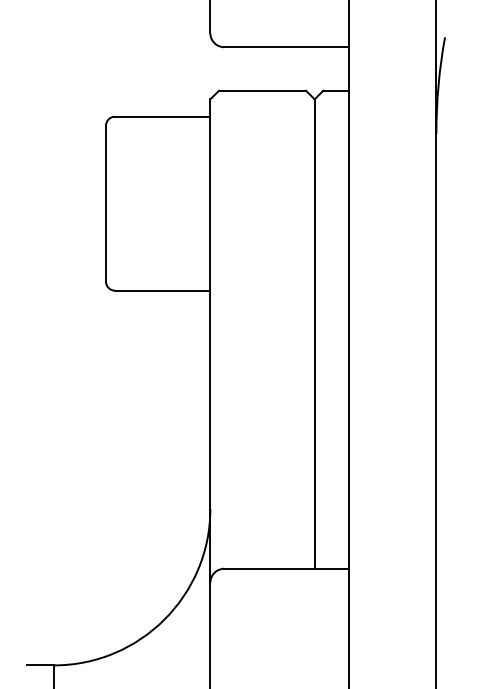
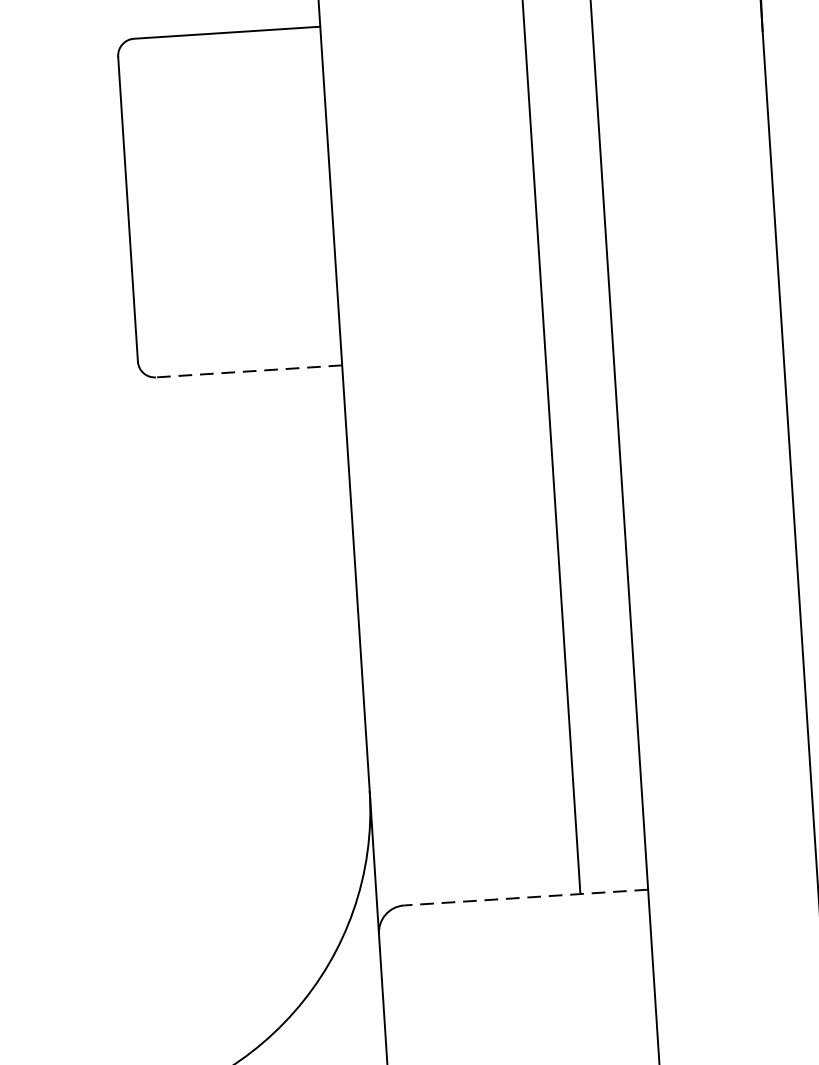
line: (162, 290) -> (248, 371), solid -> dashed
line: (286, 568) -> (525, 897), solid -> dashed

